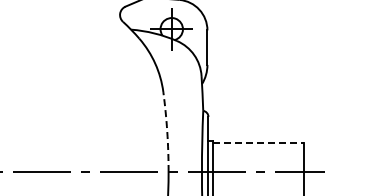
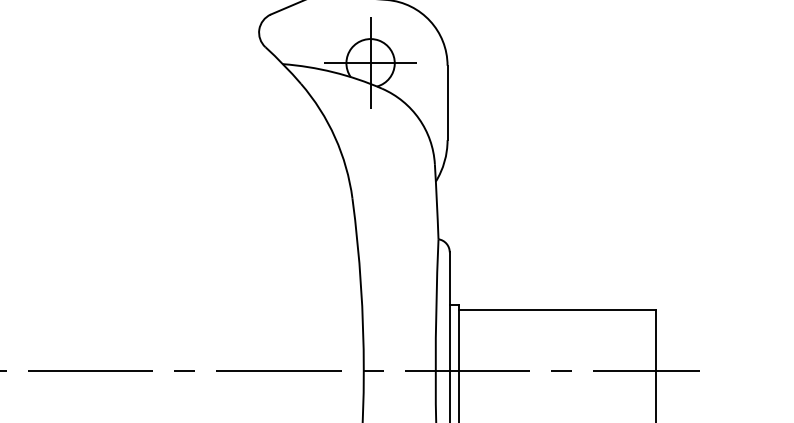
arc: (167, 131) -> (361, 283), dashed -> solid
line: (258, 143) -> (557, 309), dashed -> solid

